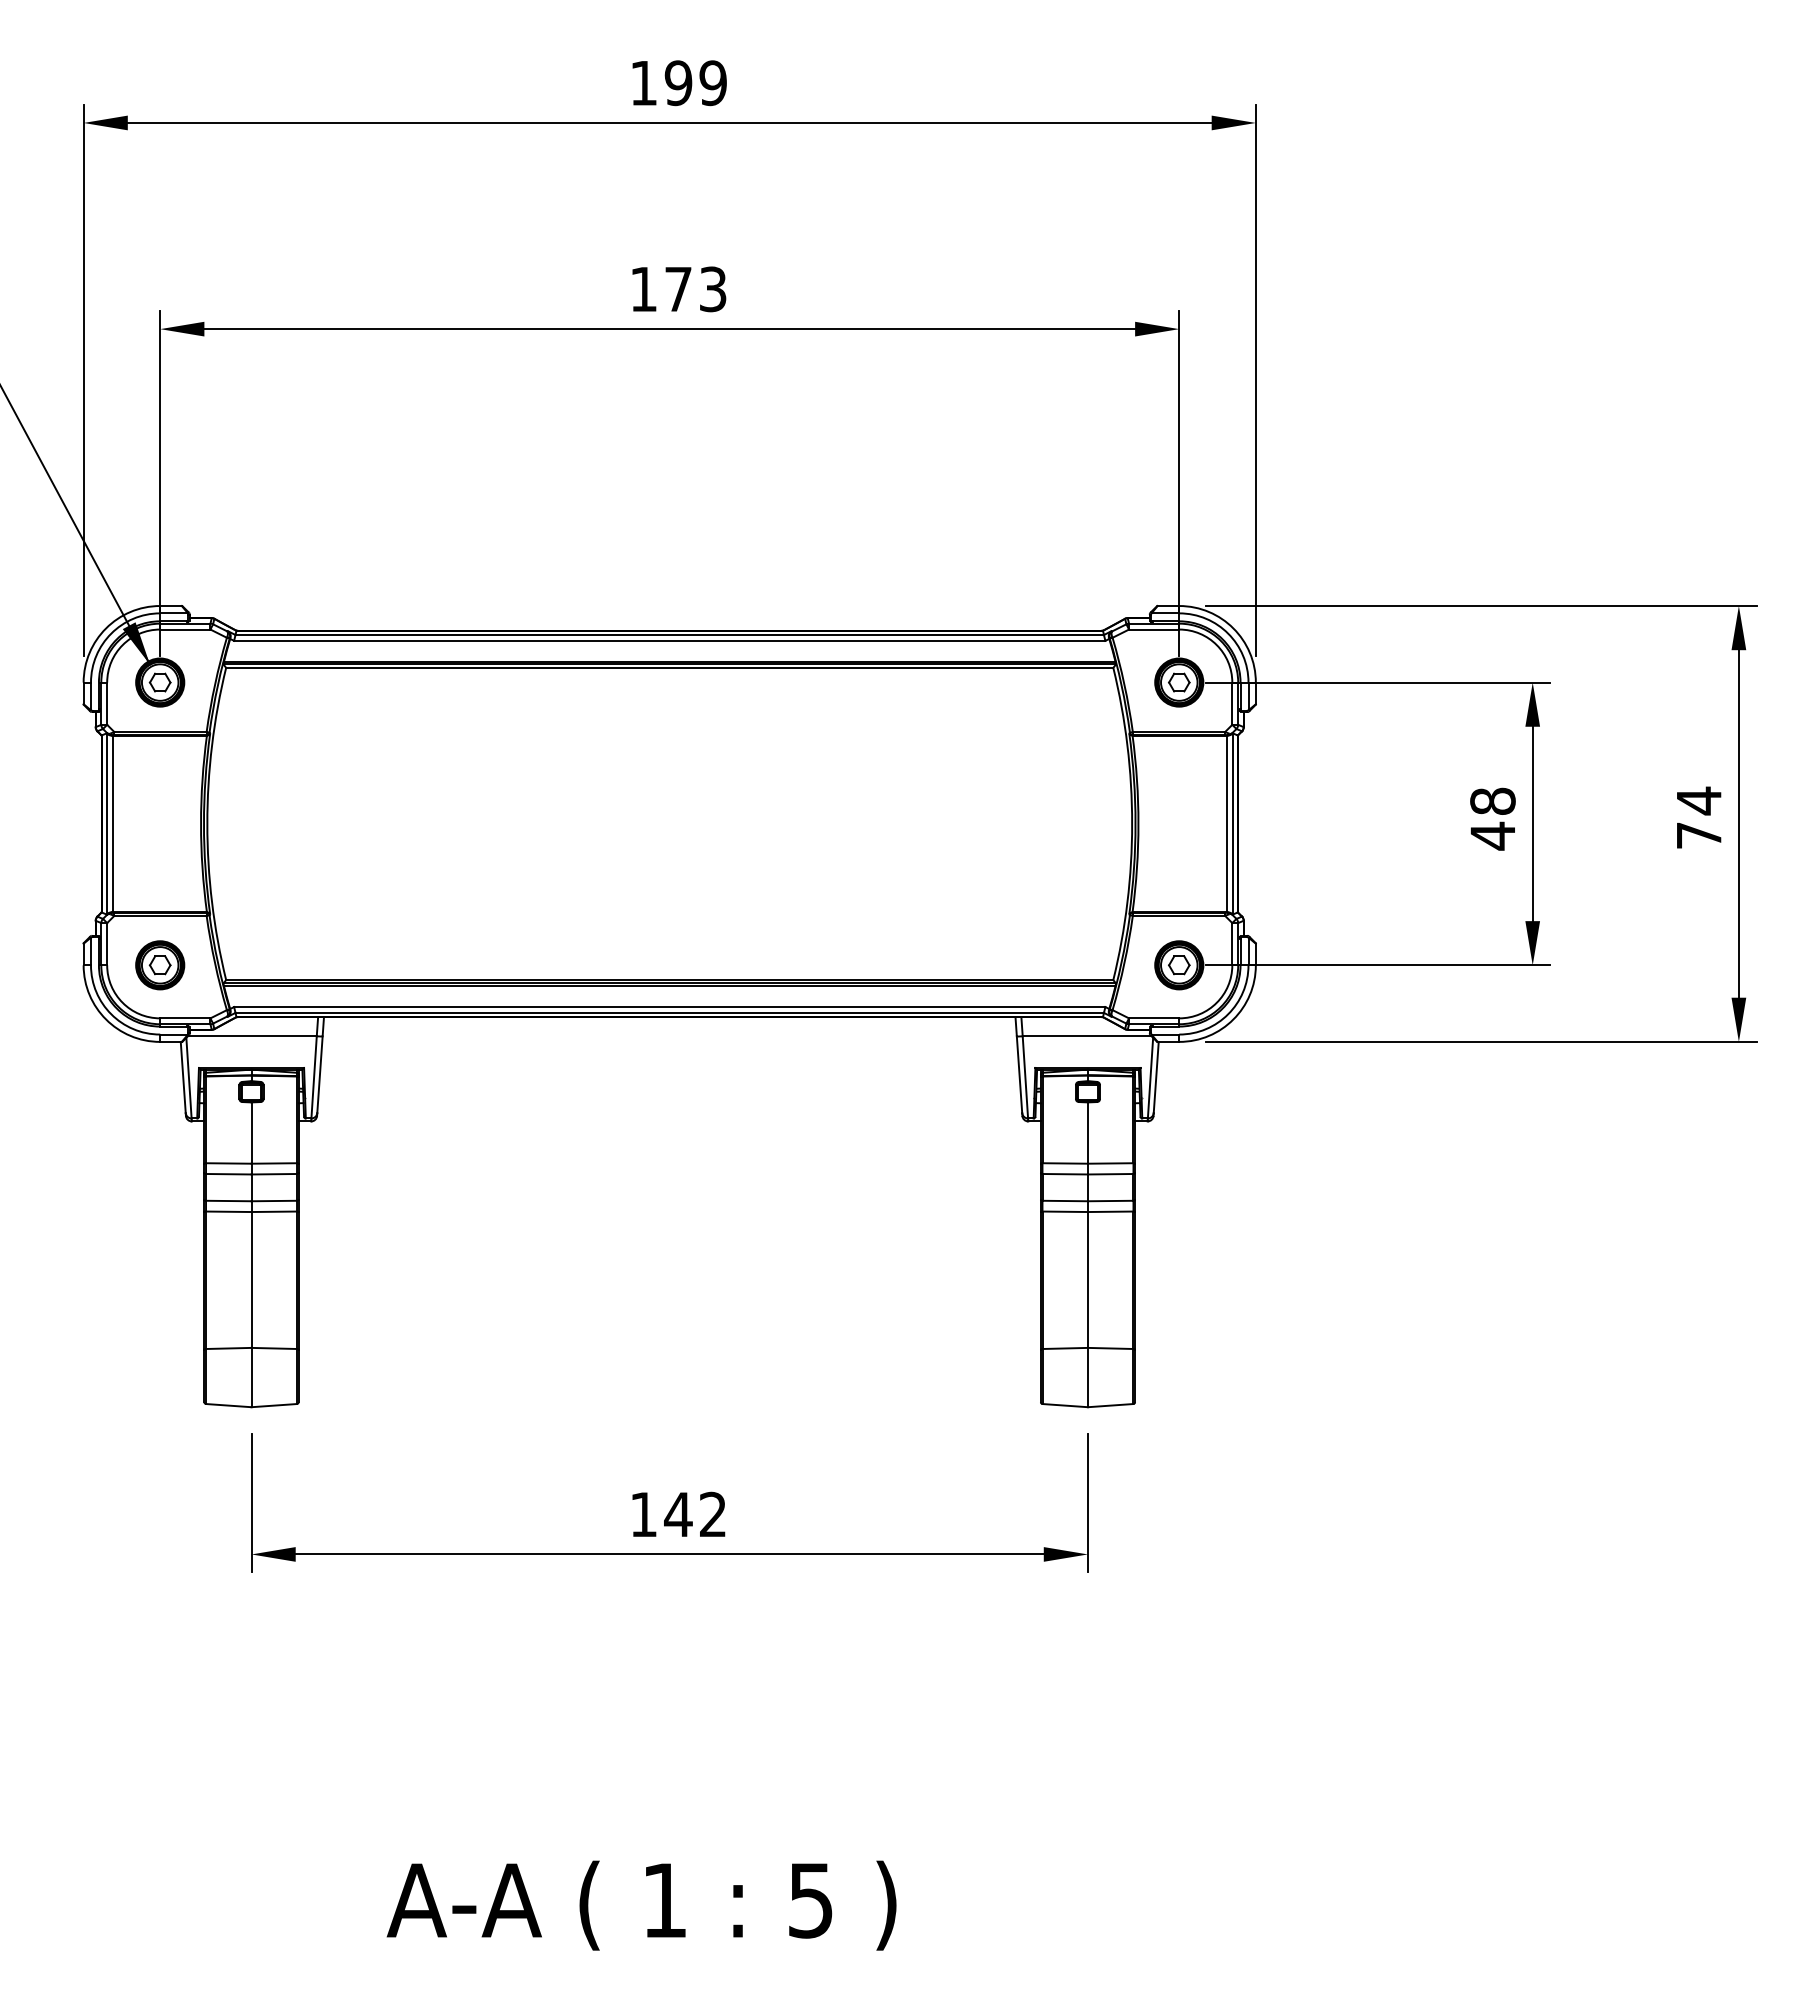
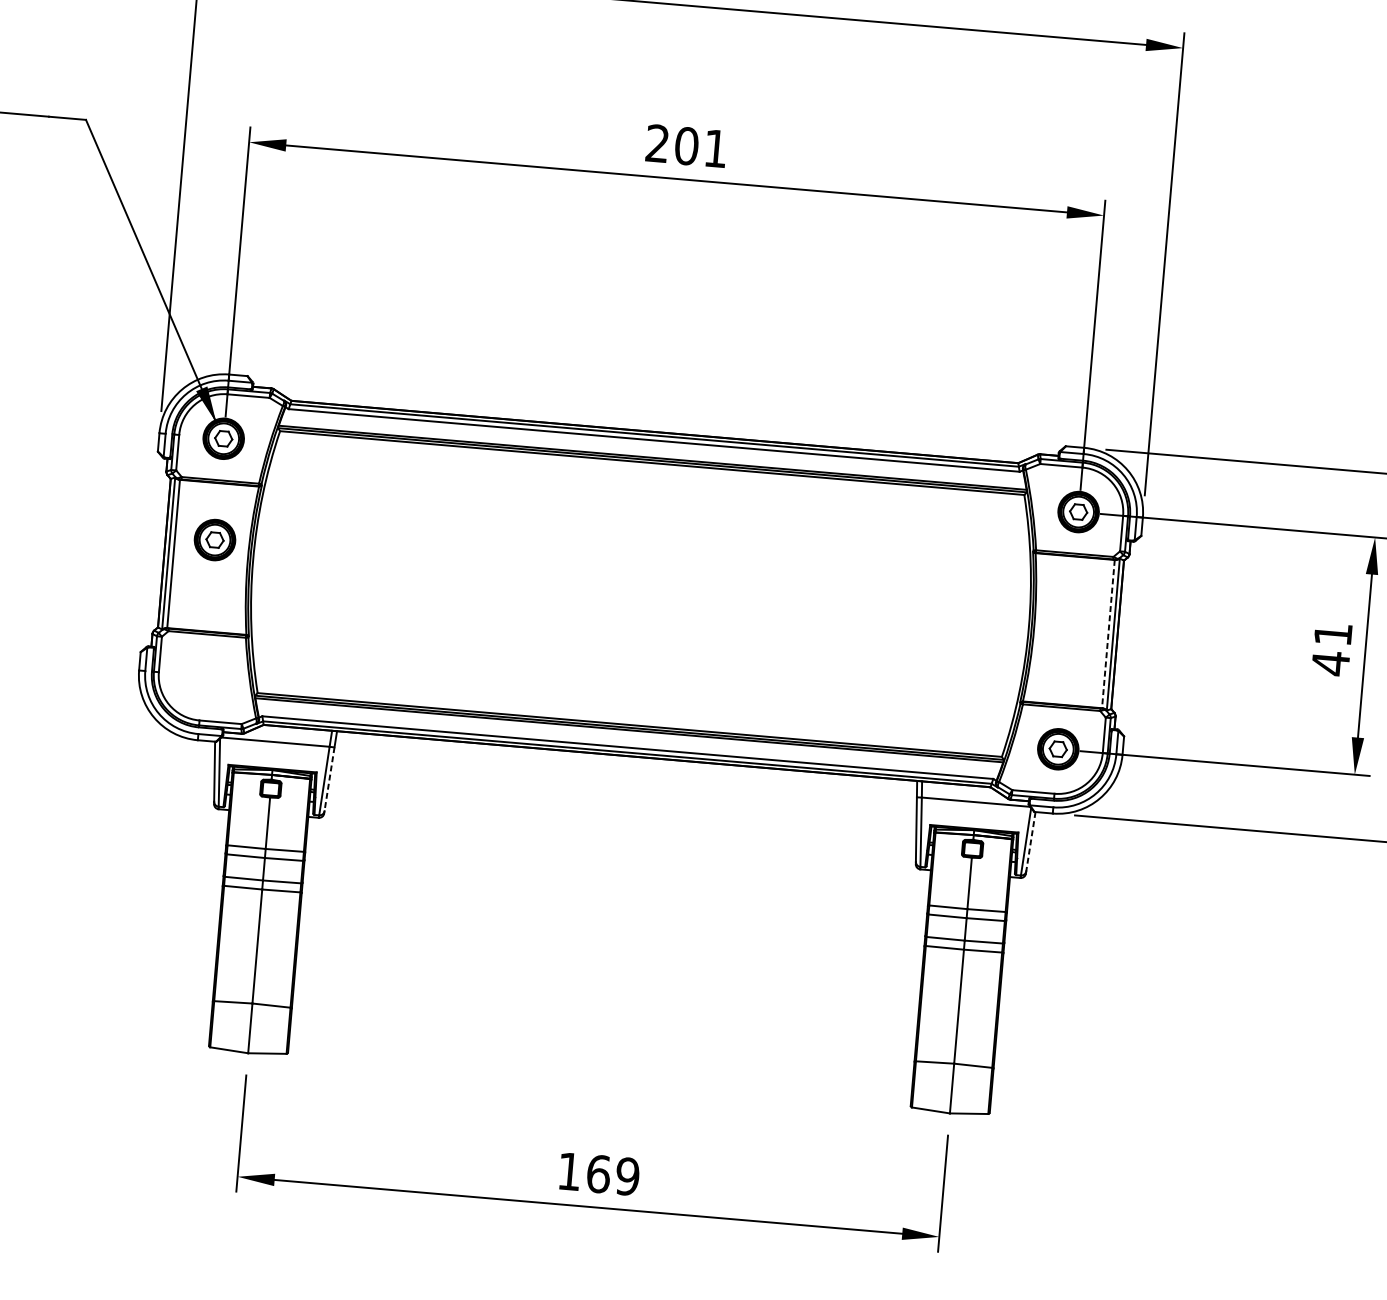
text: (678, 289) -> (686, 146), 173 -> 201
text: (1492, 800) -> (1332, 633), 48 -> 41
line: (1226, 824) -> (1108, 634), solid -> dashed
part: (160, 965) -> (215, 540), moved
line: (319, 1075) -> (329, 779), solid -> dashed
line: (1156, 1077) -> (1031, 841), solid -> dashed
text: (695, 1514) -> (612, 1175), 142 -> 169

